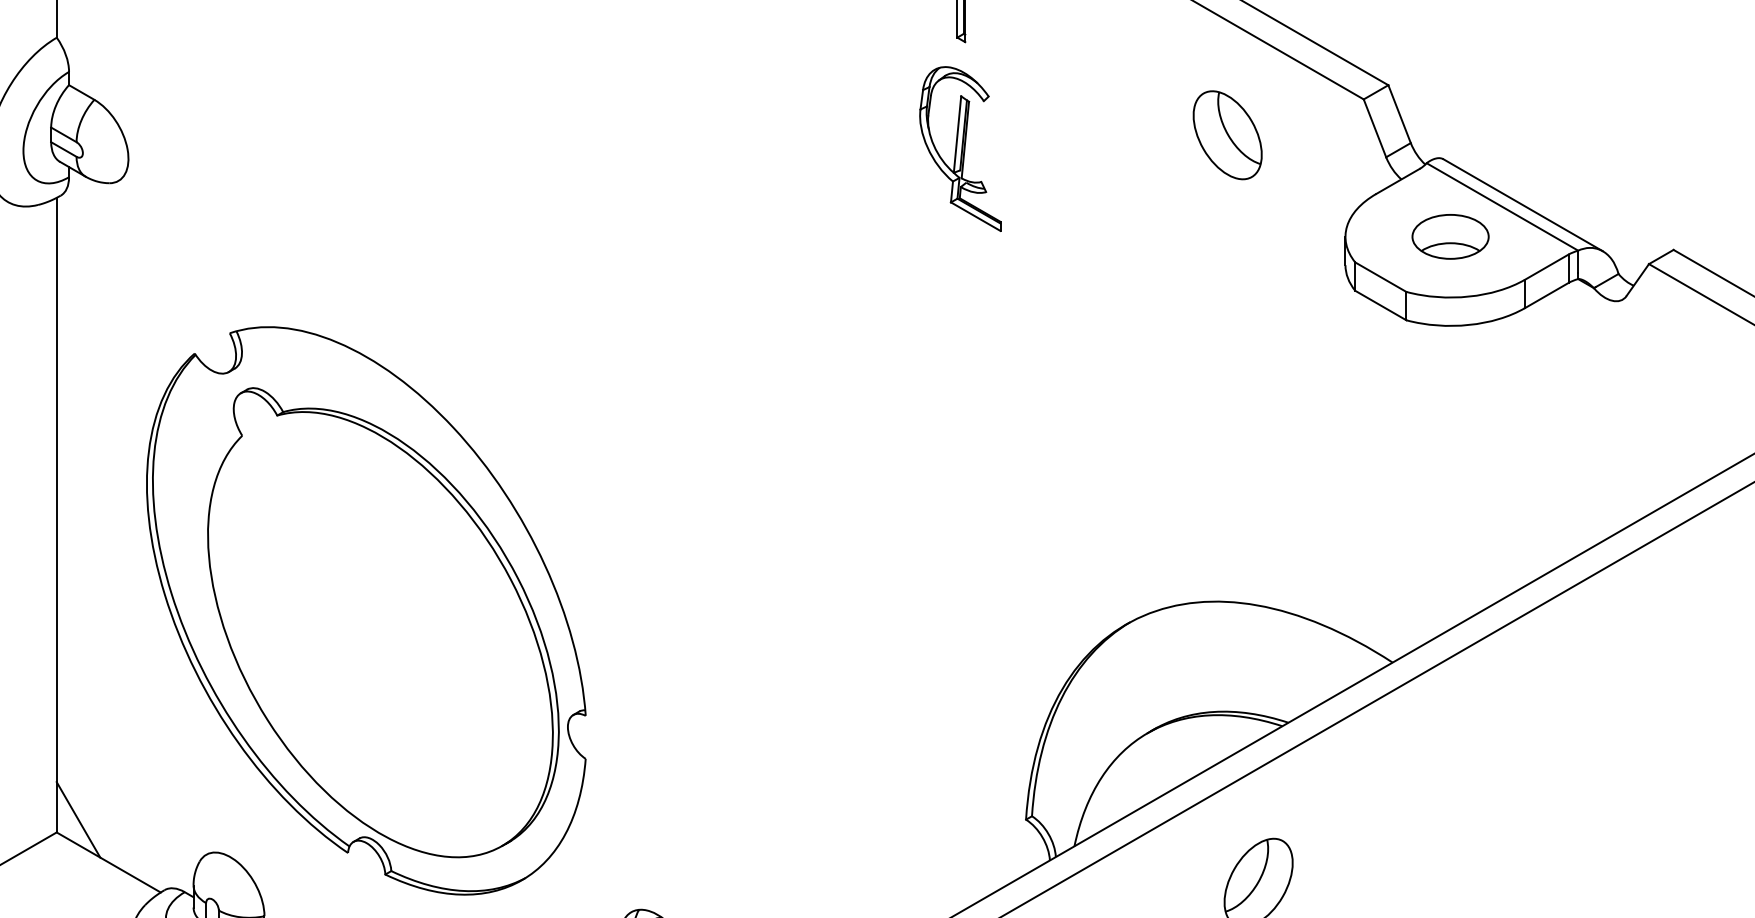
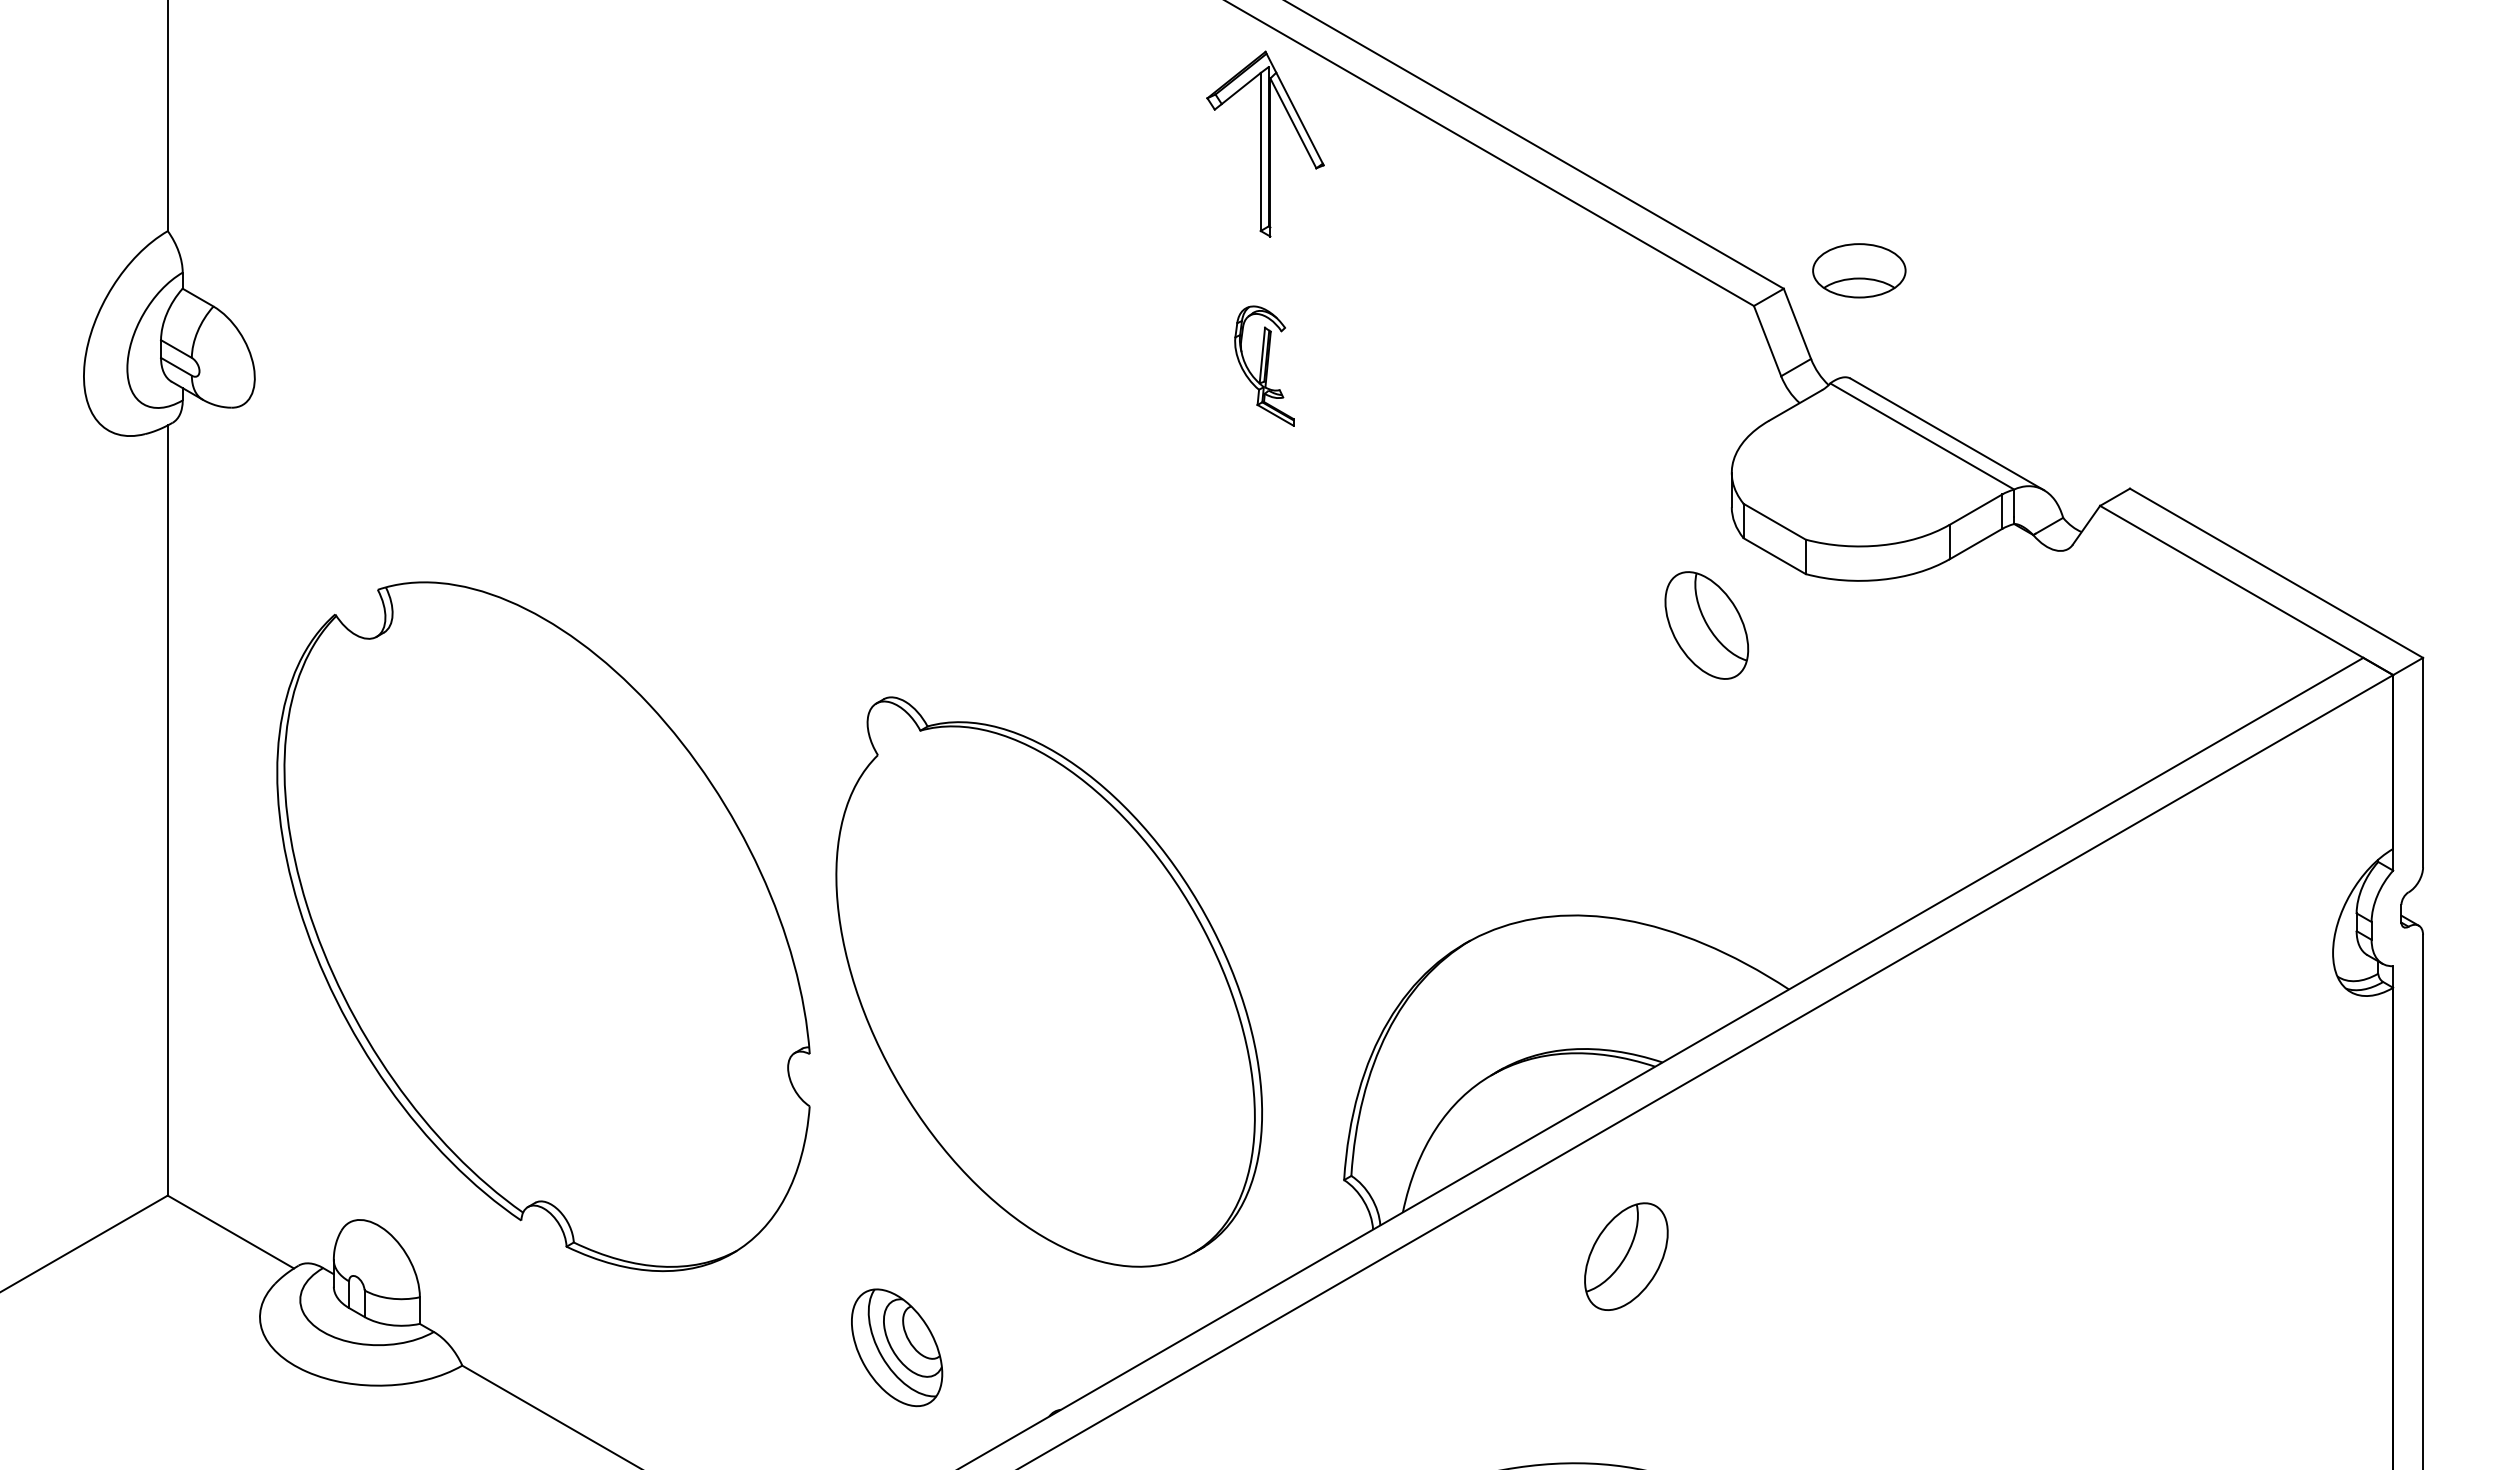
part: (1227, 135) -> (1706, 625), moved
part: (960, 148) -> (1264, 365), size x0.6
part: (1450, 236) -> (1859, 270), moved
part: (382, 622) -> (1048, 981), moved
line: (77, 820) -> (193, 1180), removed

